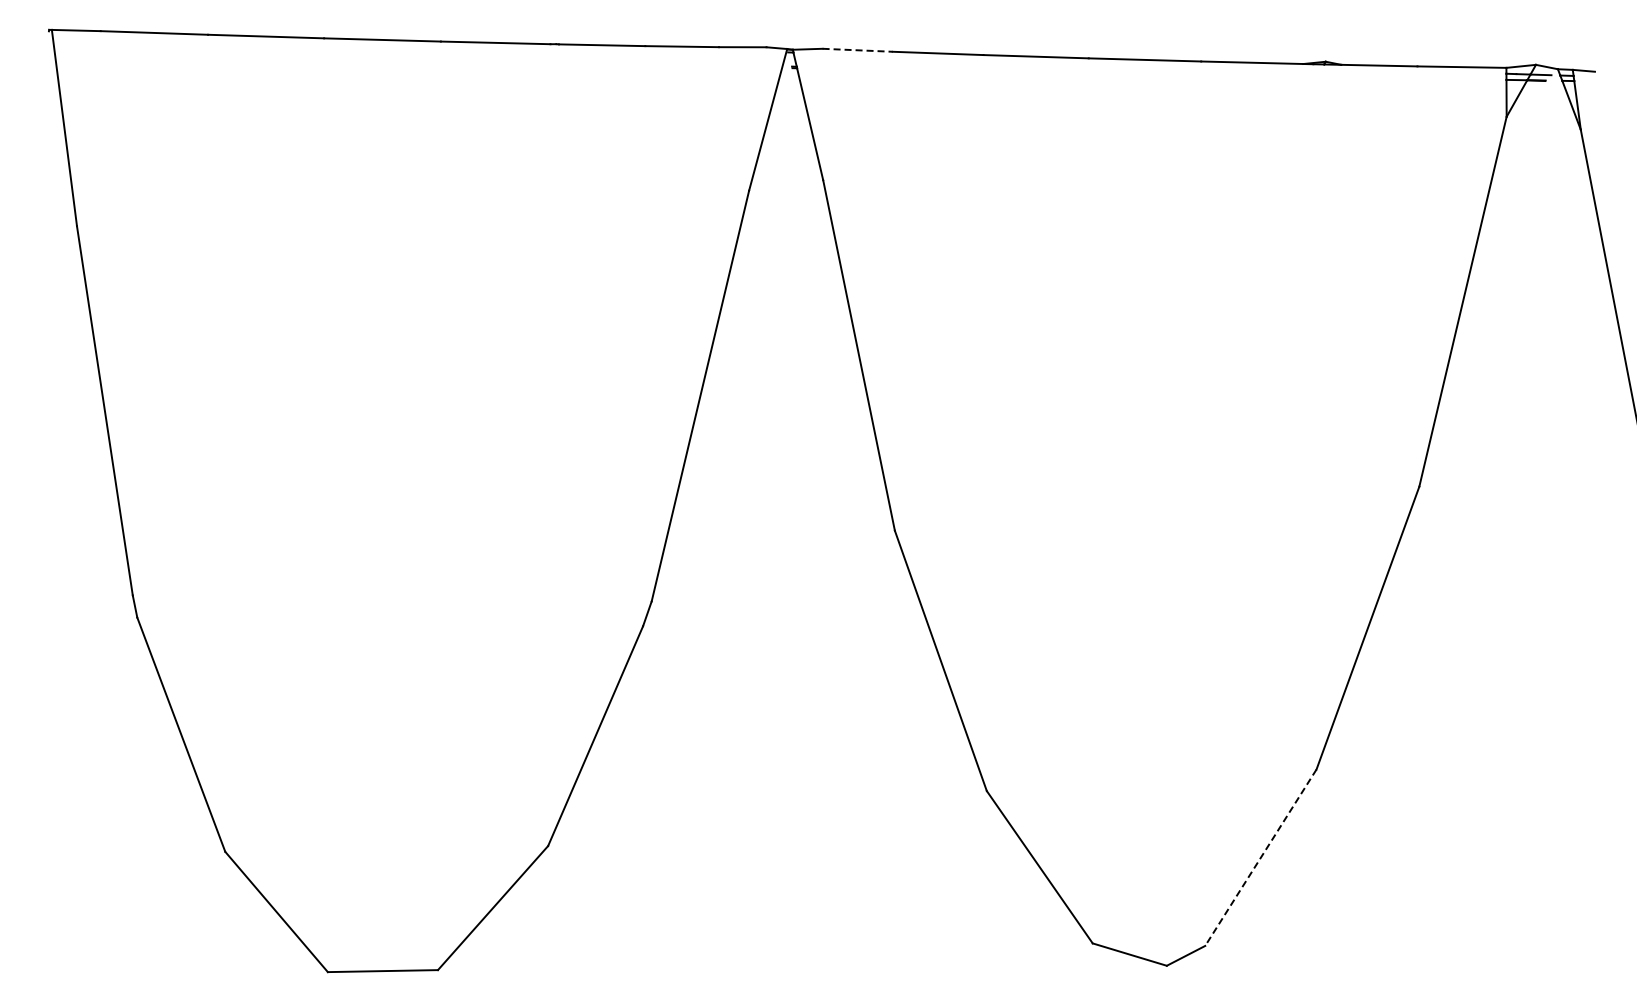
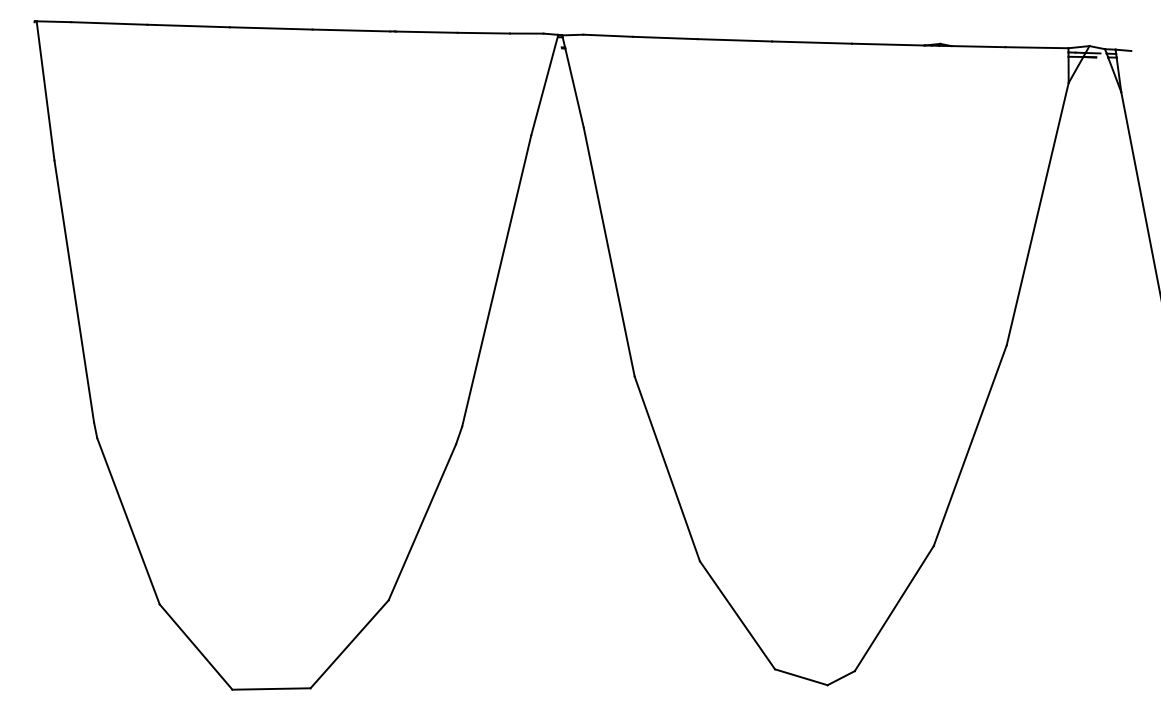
line: (858, 50) -> (608, 35), dashed -> solid
line: (1260, 858) -> (894, 609), dashed -> solid

